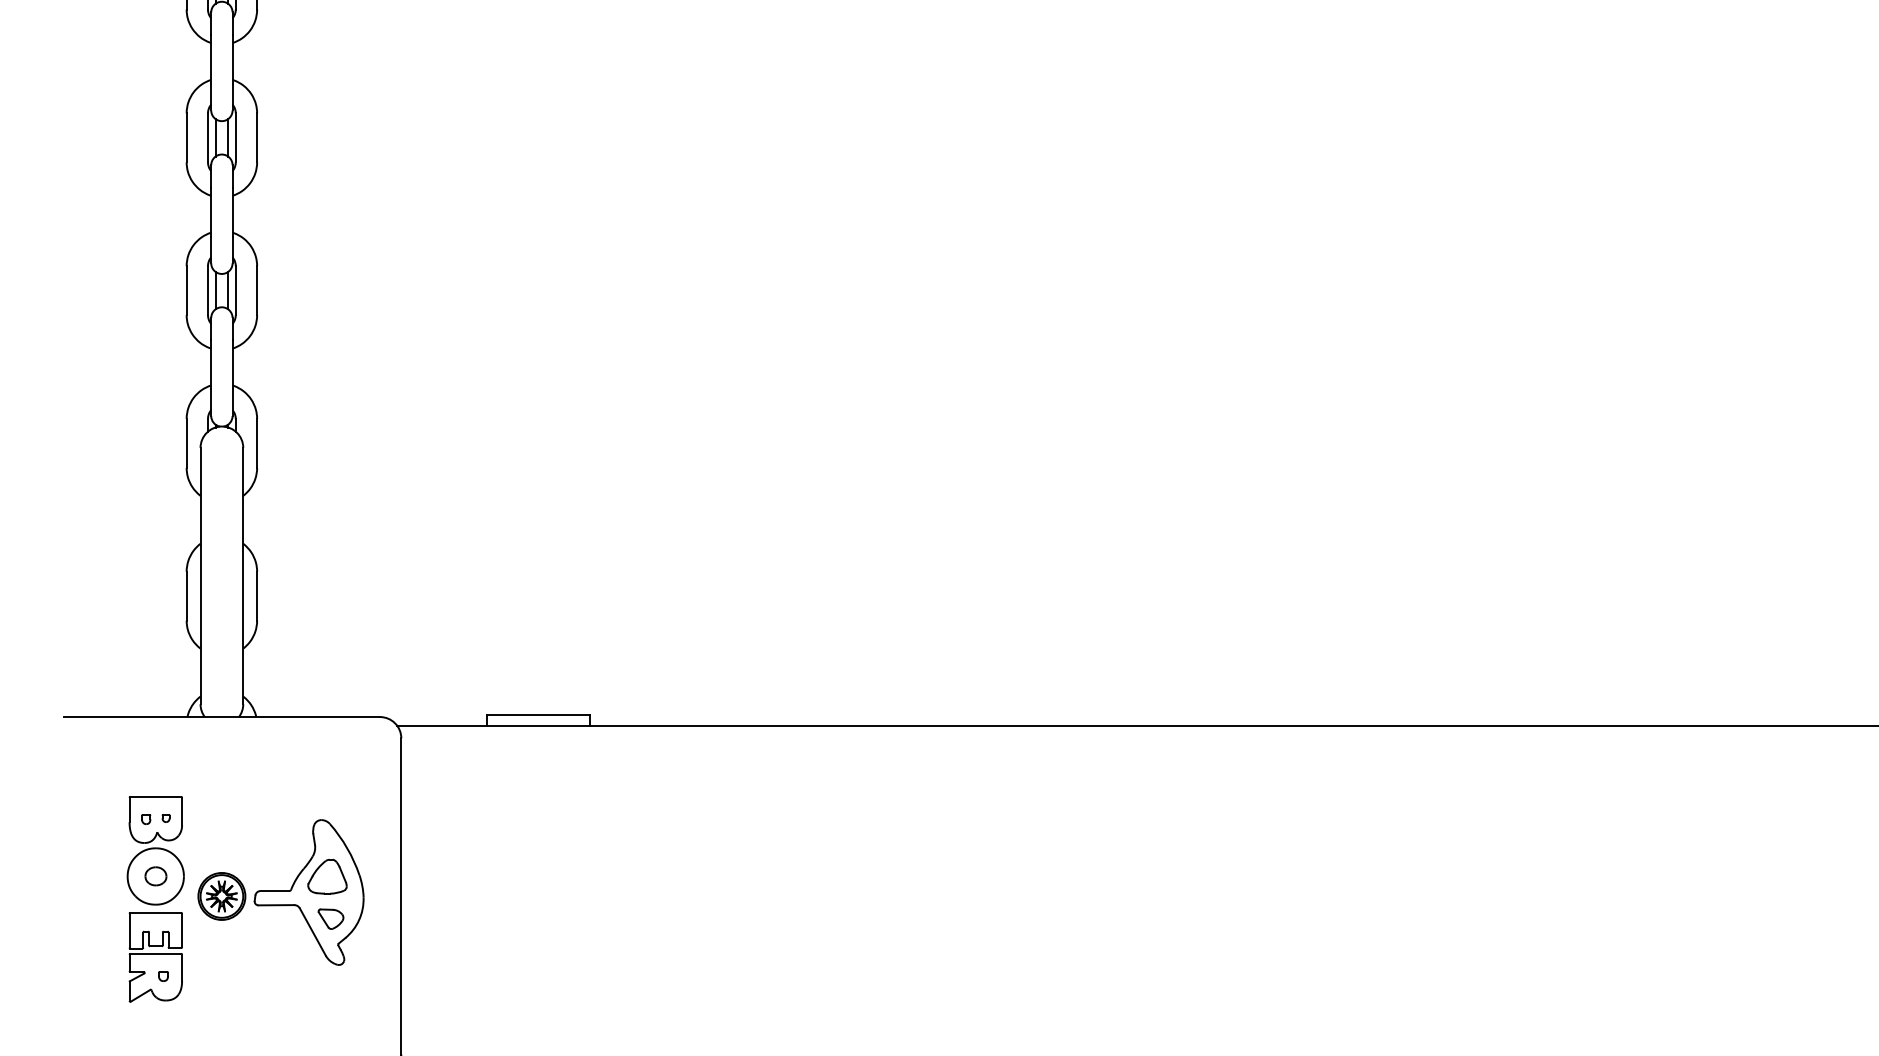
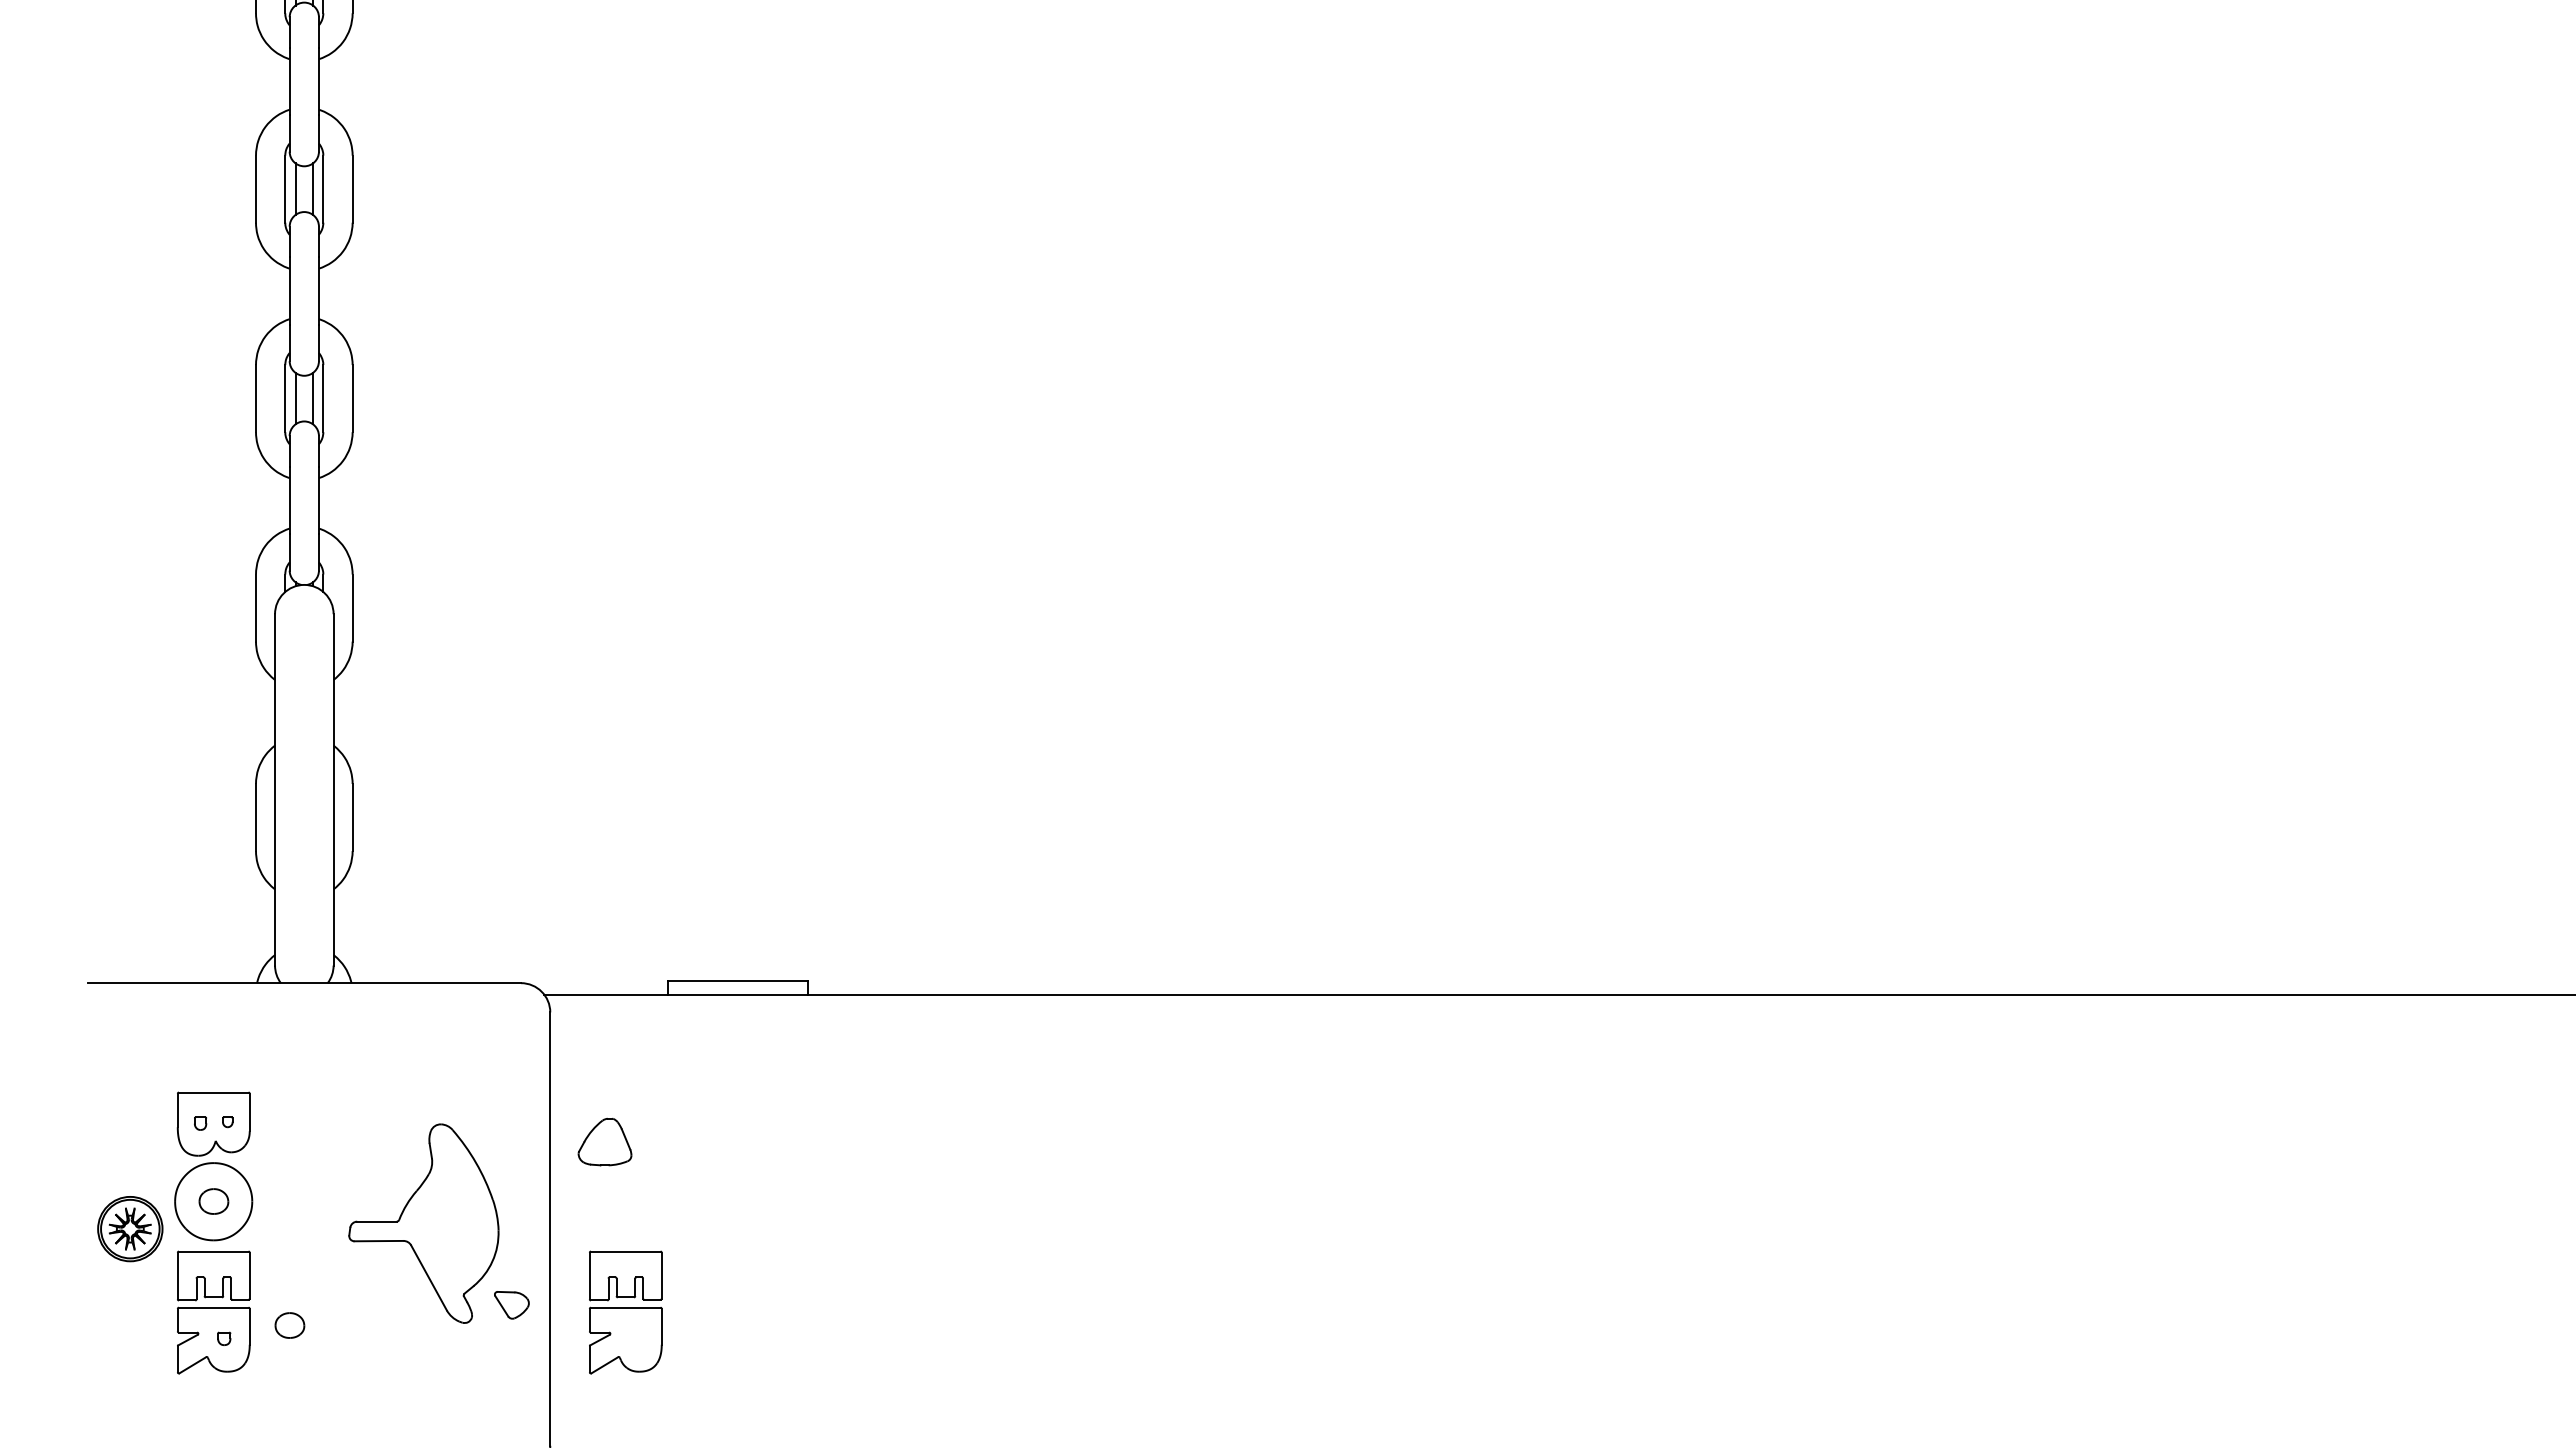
part: (327, 876) -> (604, 1141), moved
part: (222, 896) -> (130, 1229), moved
part: (330, 919) -> (511, 1305), moved
part: (456, 957) -> (625, 1312), added
part: (211, 966) -> (289, 1325), added

